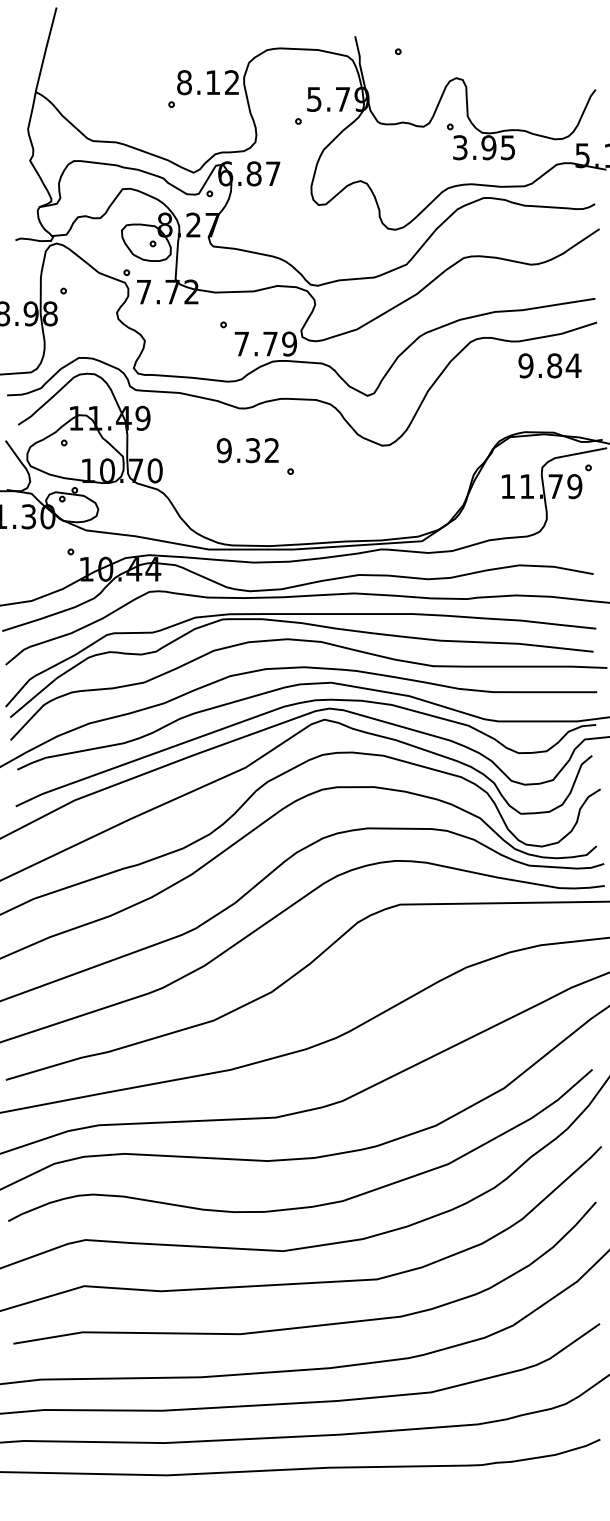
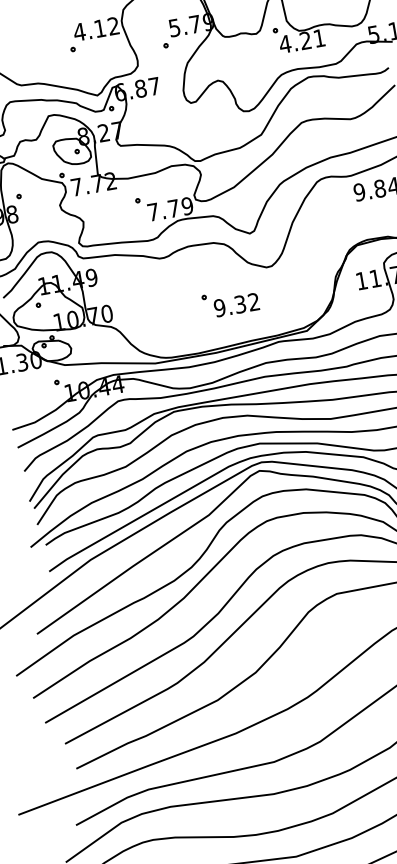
text: (184, 82) -> (79, 32), 8.12 -> 4.12
text: (483, 147) -> (301, 41), 3.95 -> 4.21
text: (247, 450) -> (236, 305), moved

